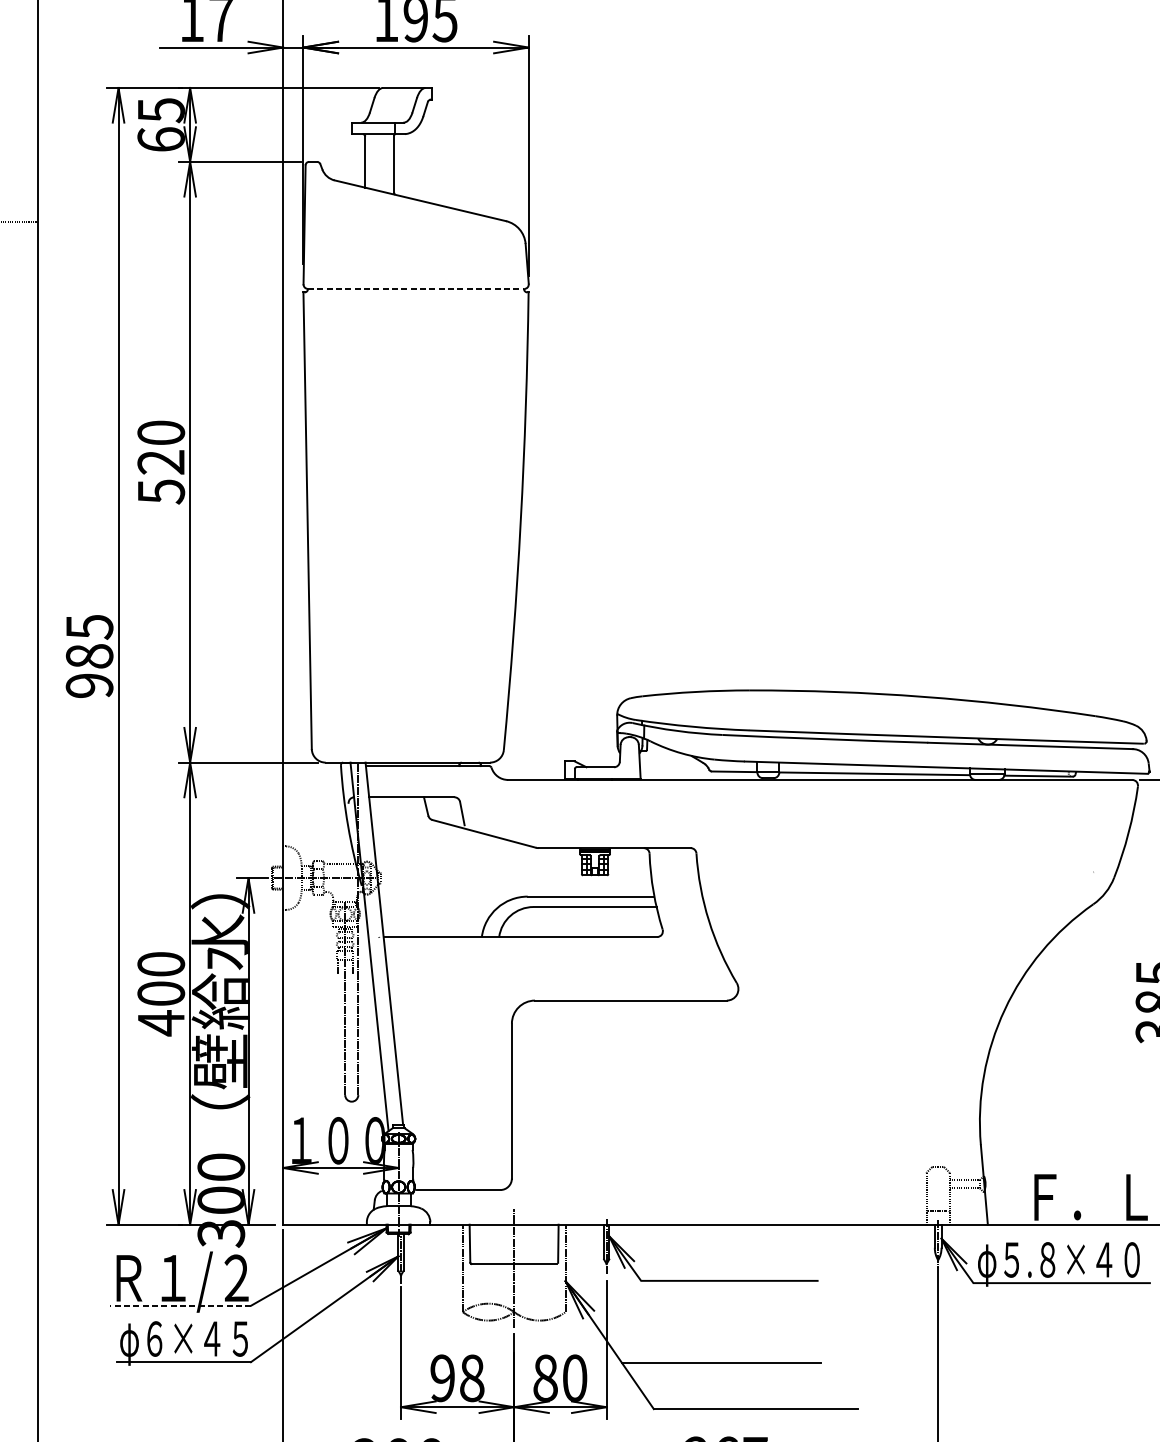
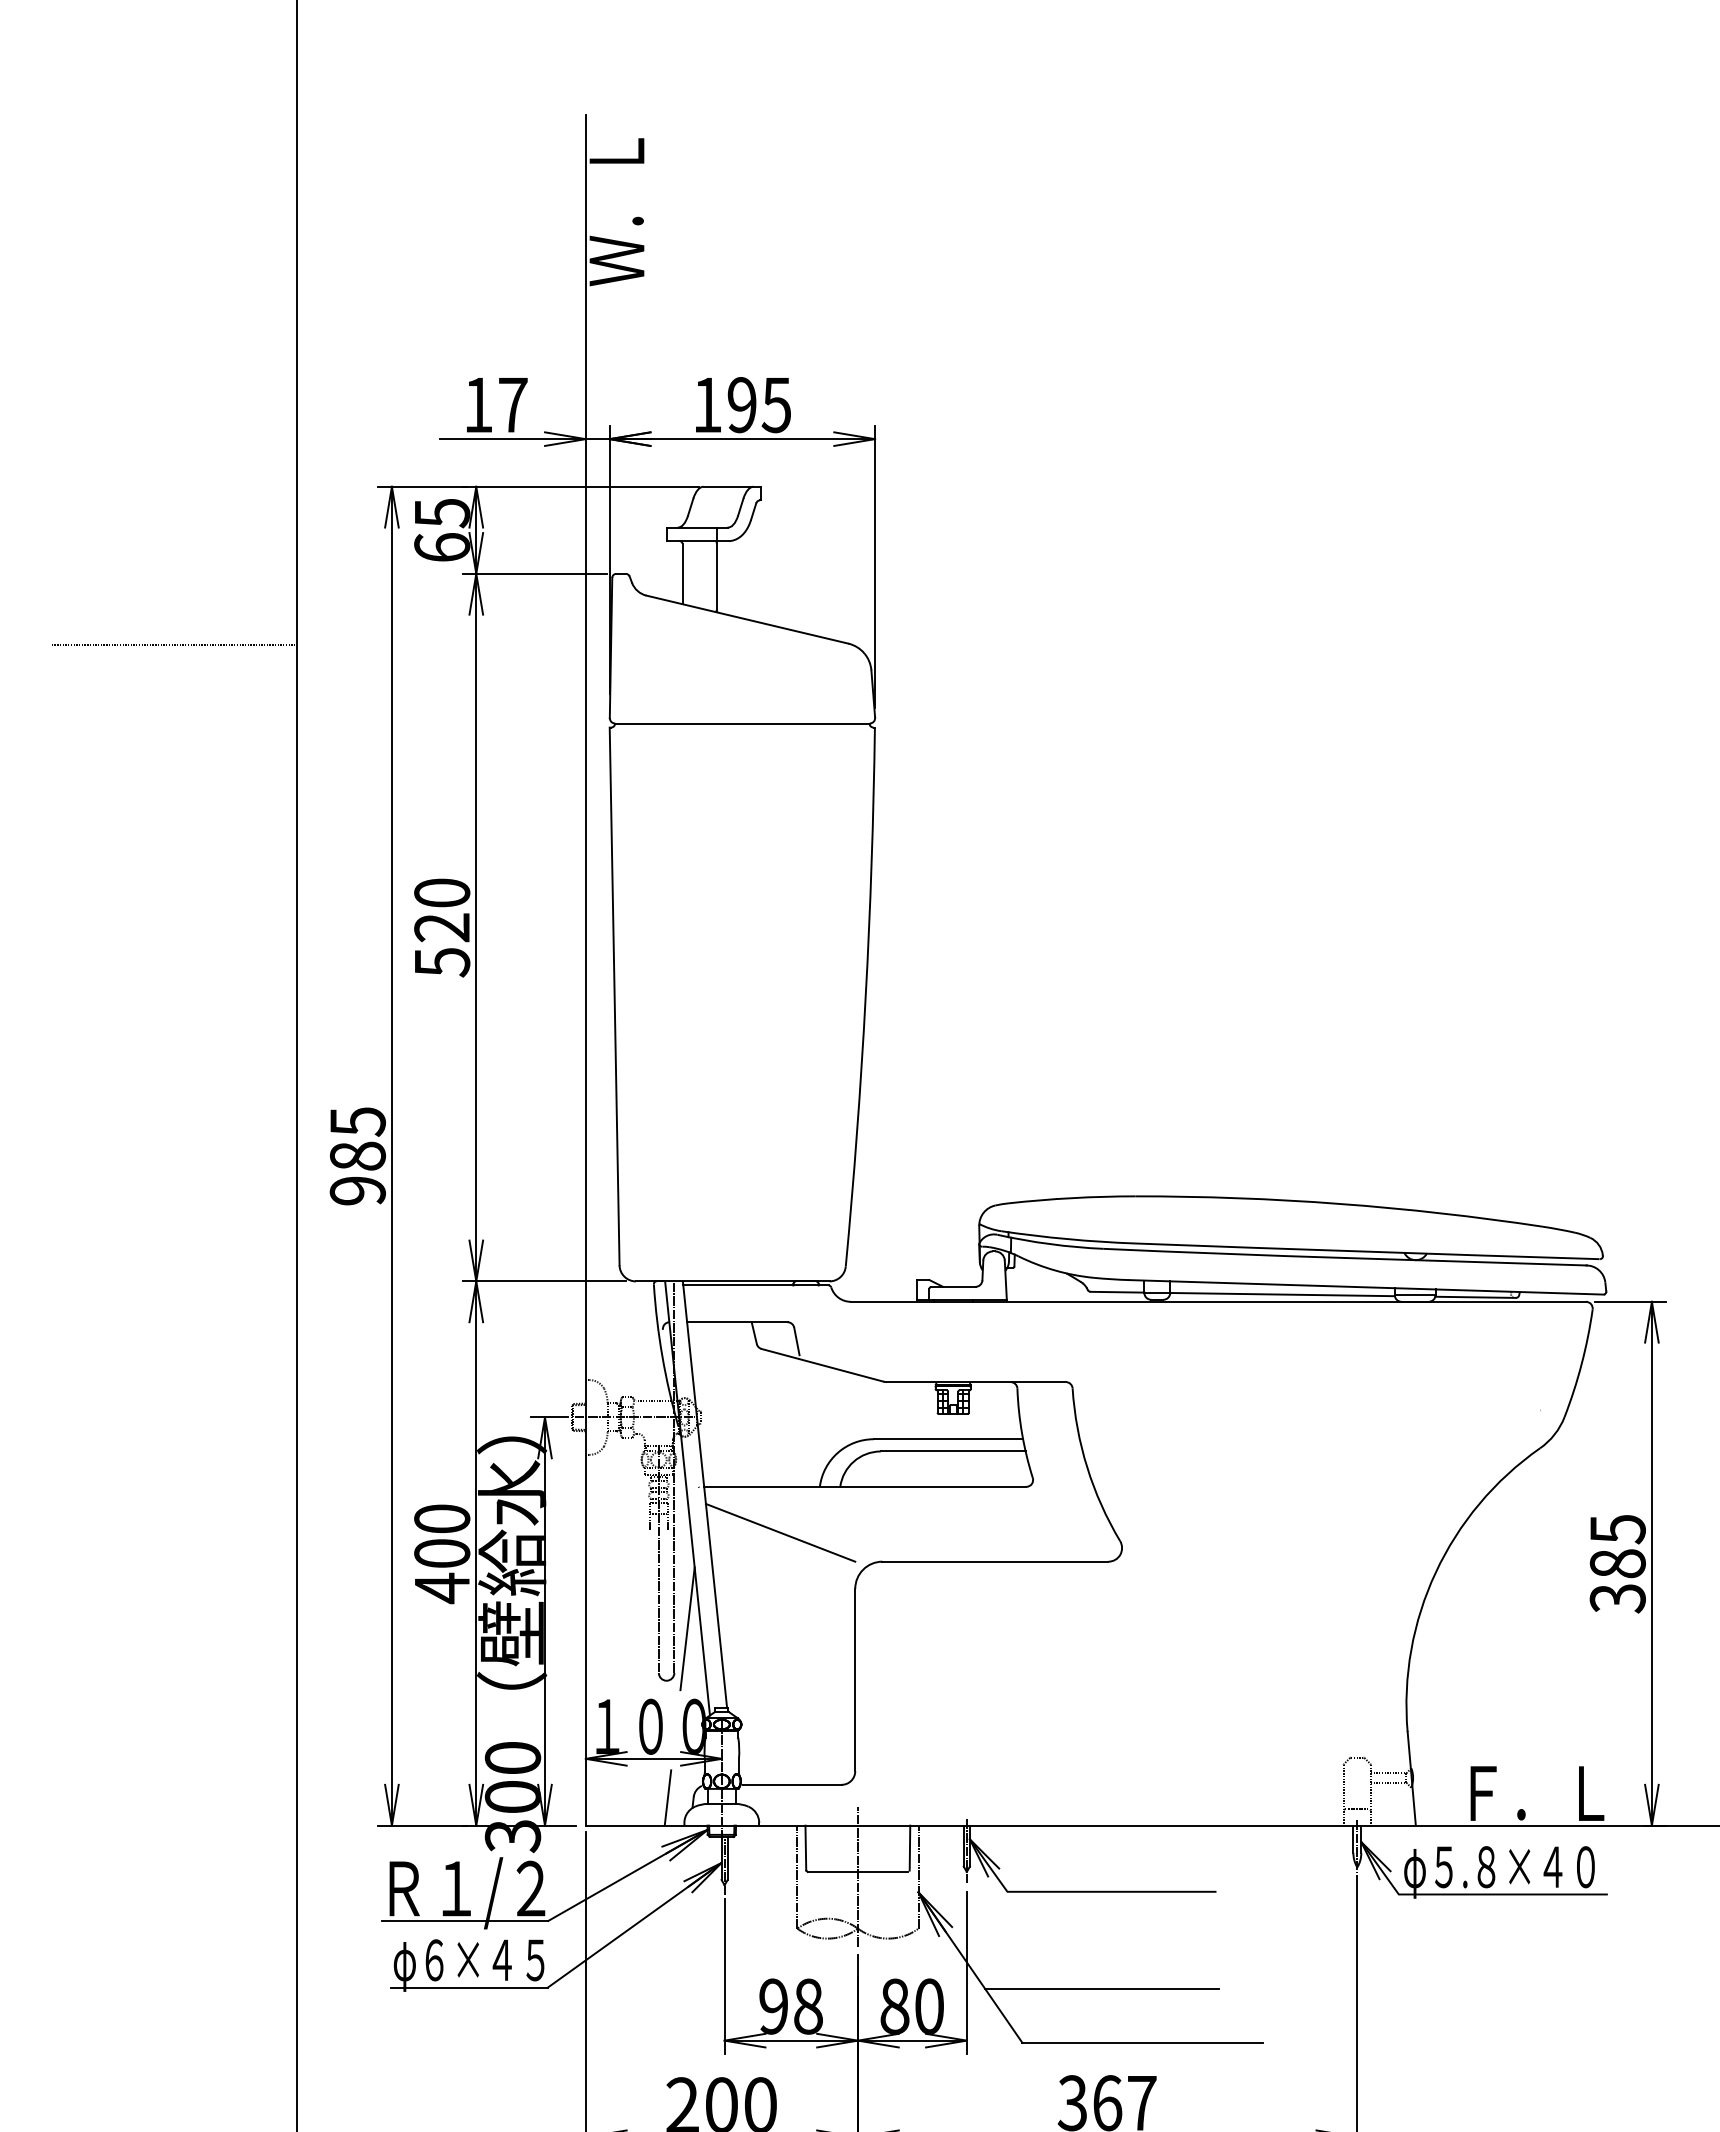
line: (416, 288) -> (742, 723), dashed -> solid
line: (448, 975) -> (780, 1532), added
line: (369, 1057) -> (687, 1628), added
line: (352, 1200) -> (667, 1797), added
line: (180, 1305) -> (464, 1920), dashed -> solid

